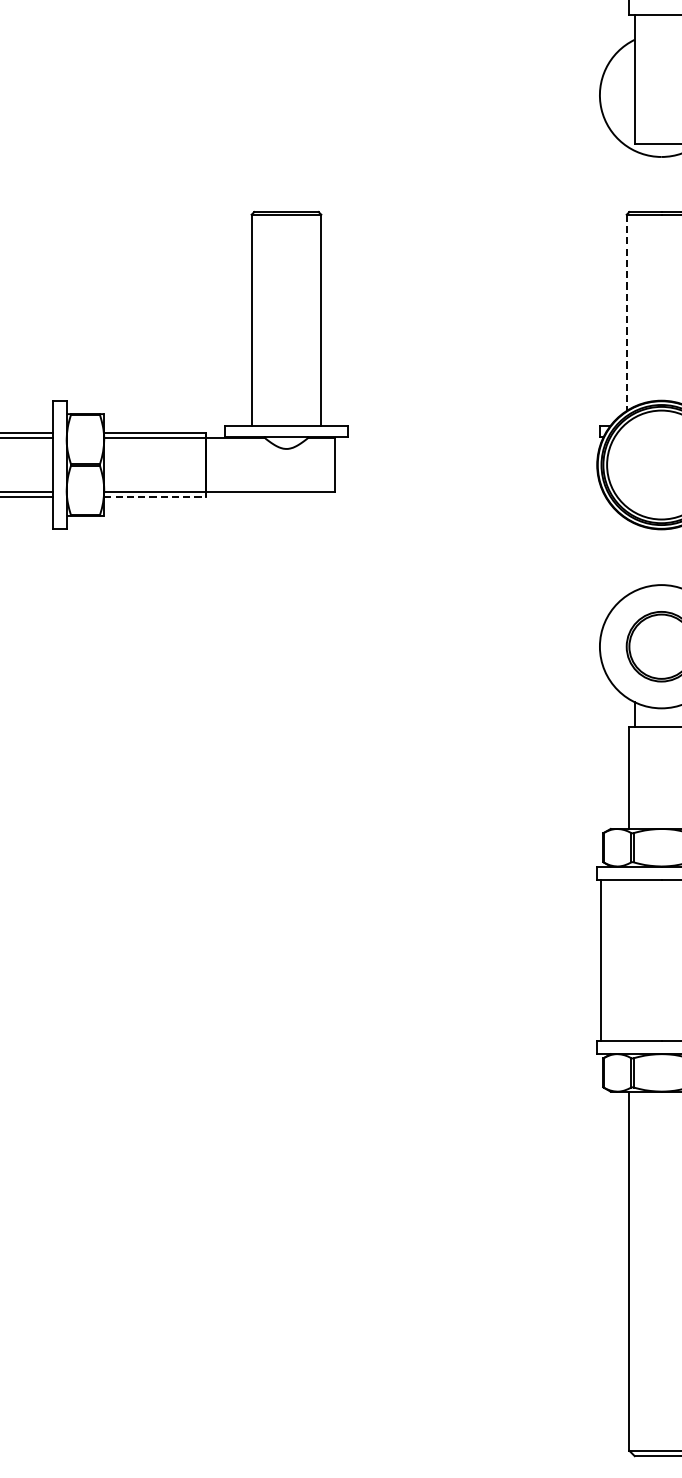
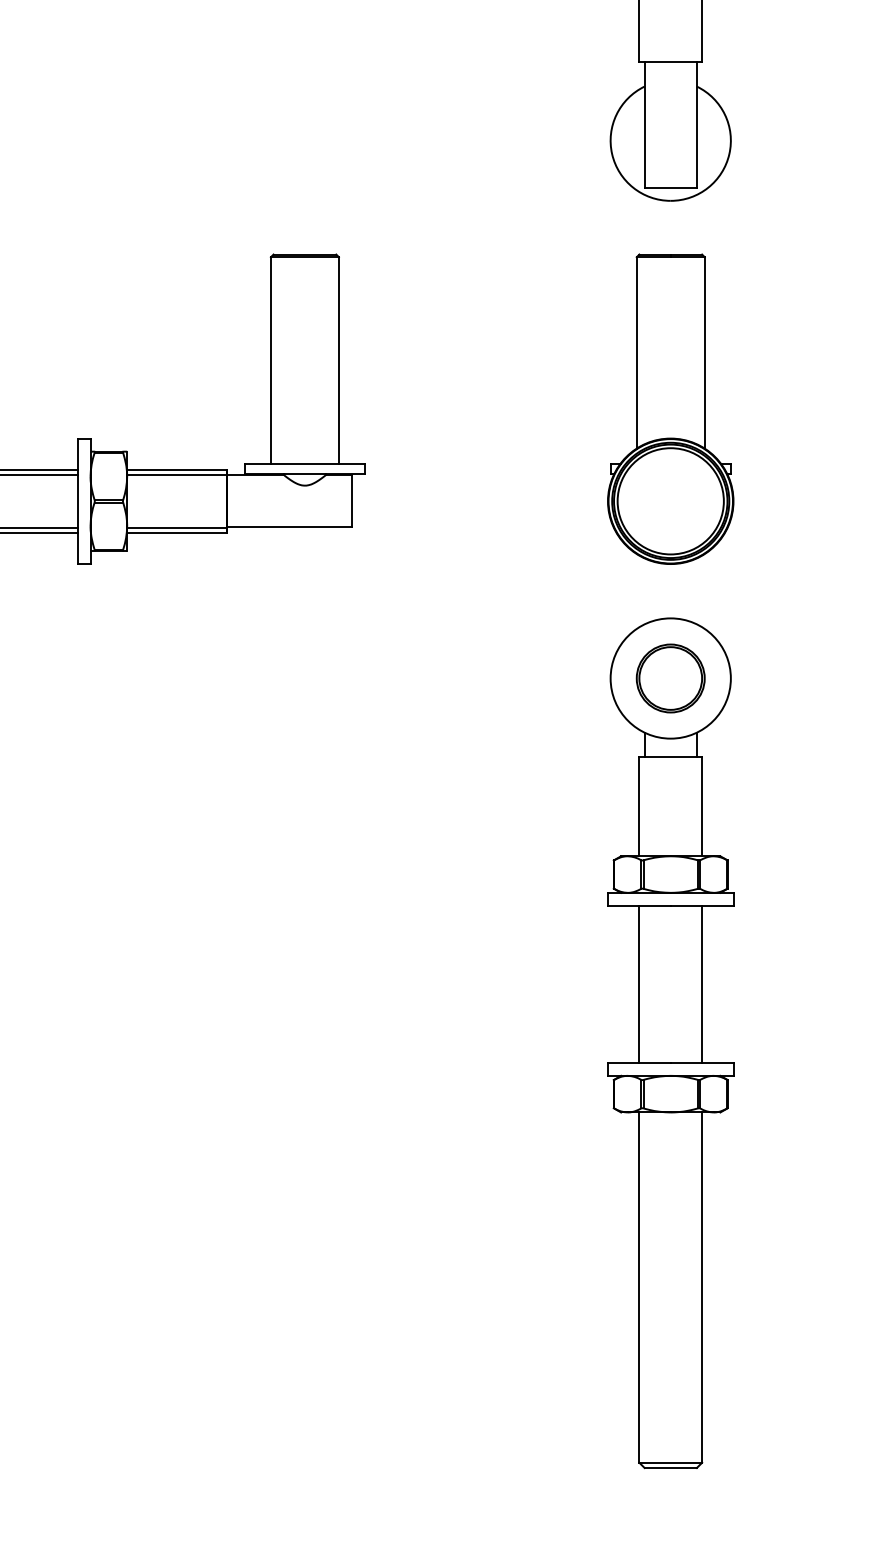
line: (626, 312) -> (636, 352), dashed -> solid
line: (154, 497) -> (176, 532), dashed -> solid
line: (600, 959) -> (639, 983), moved

